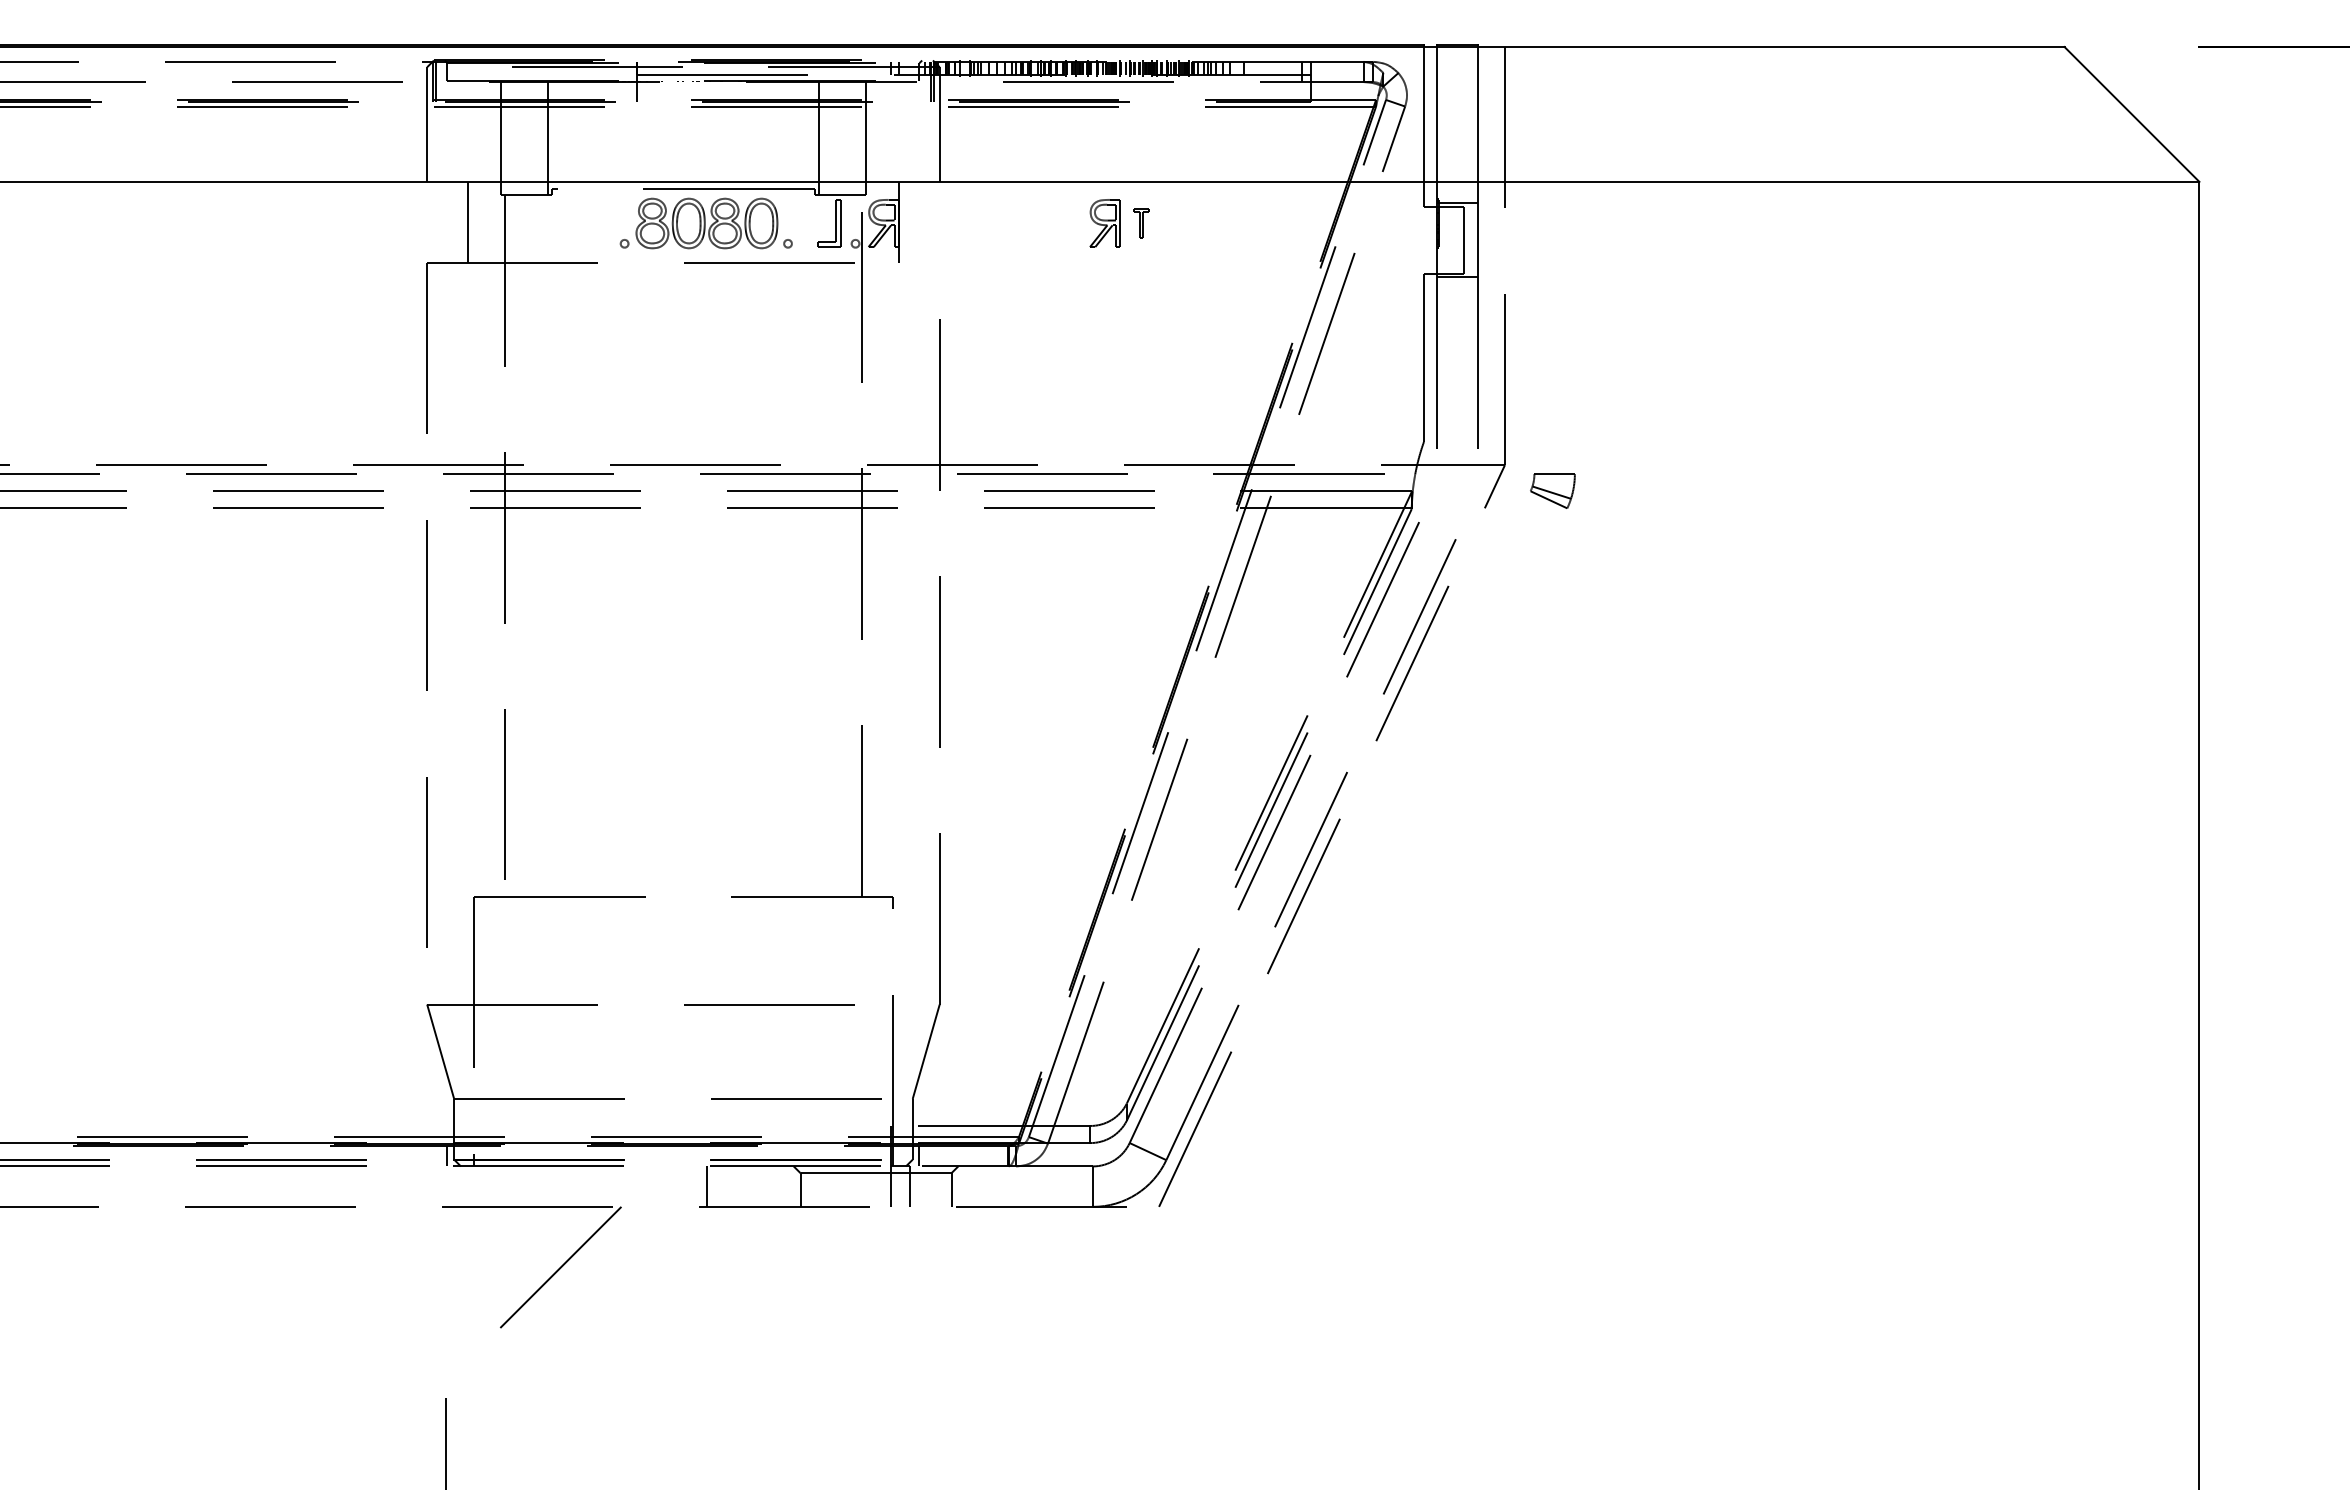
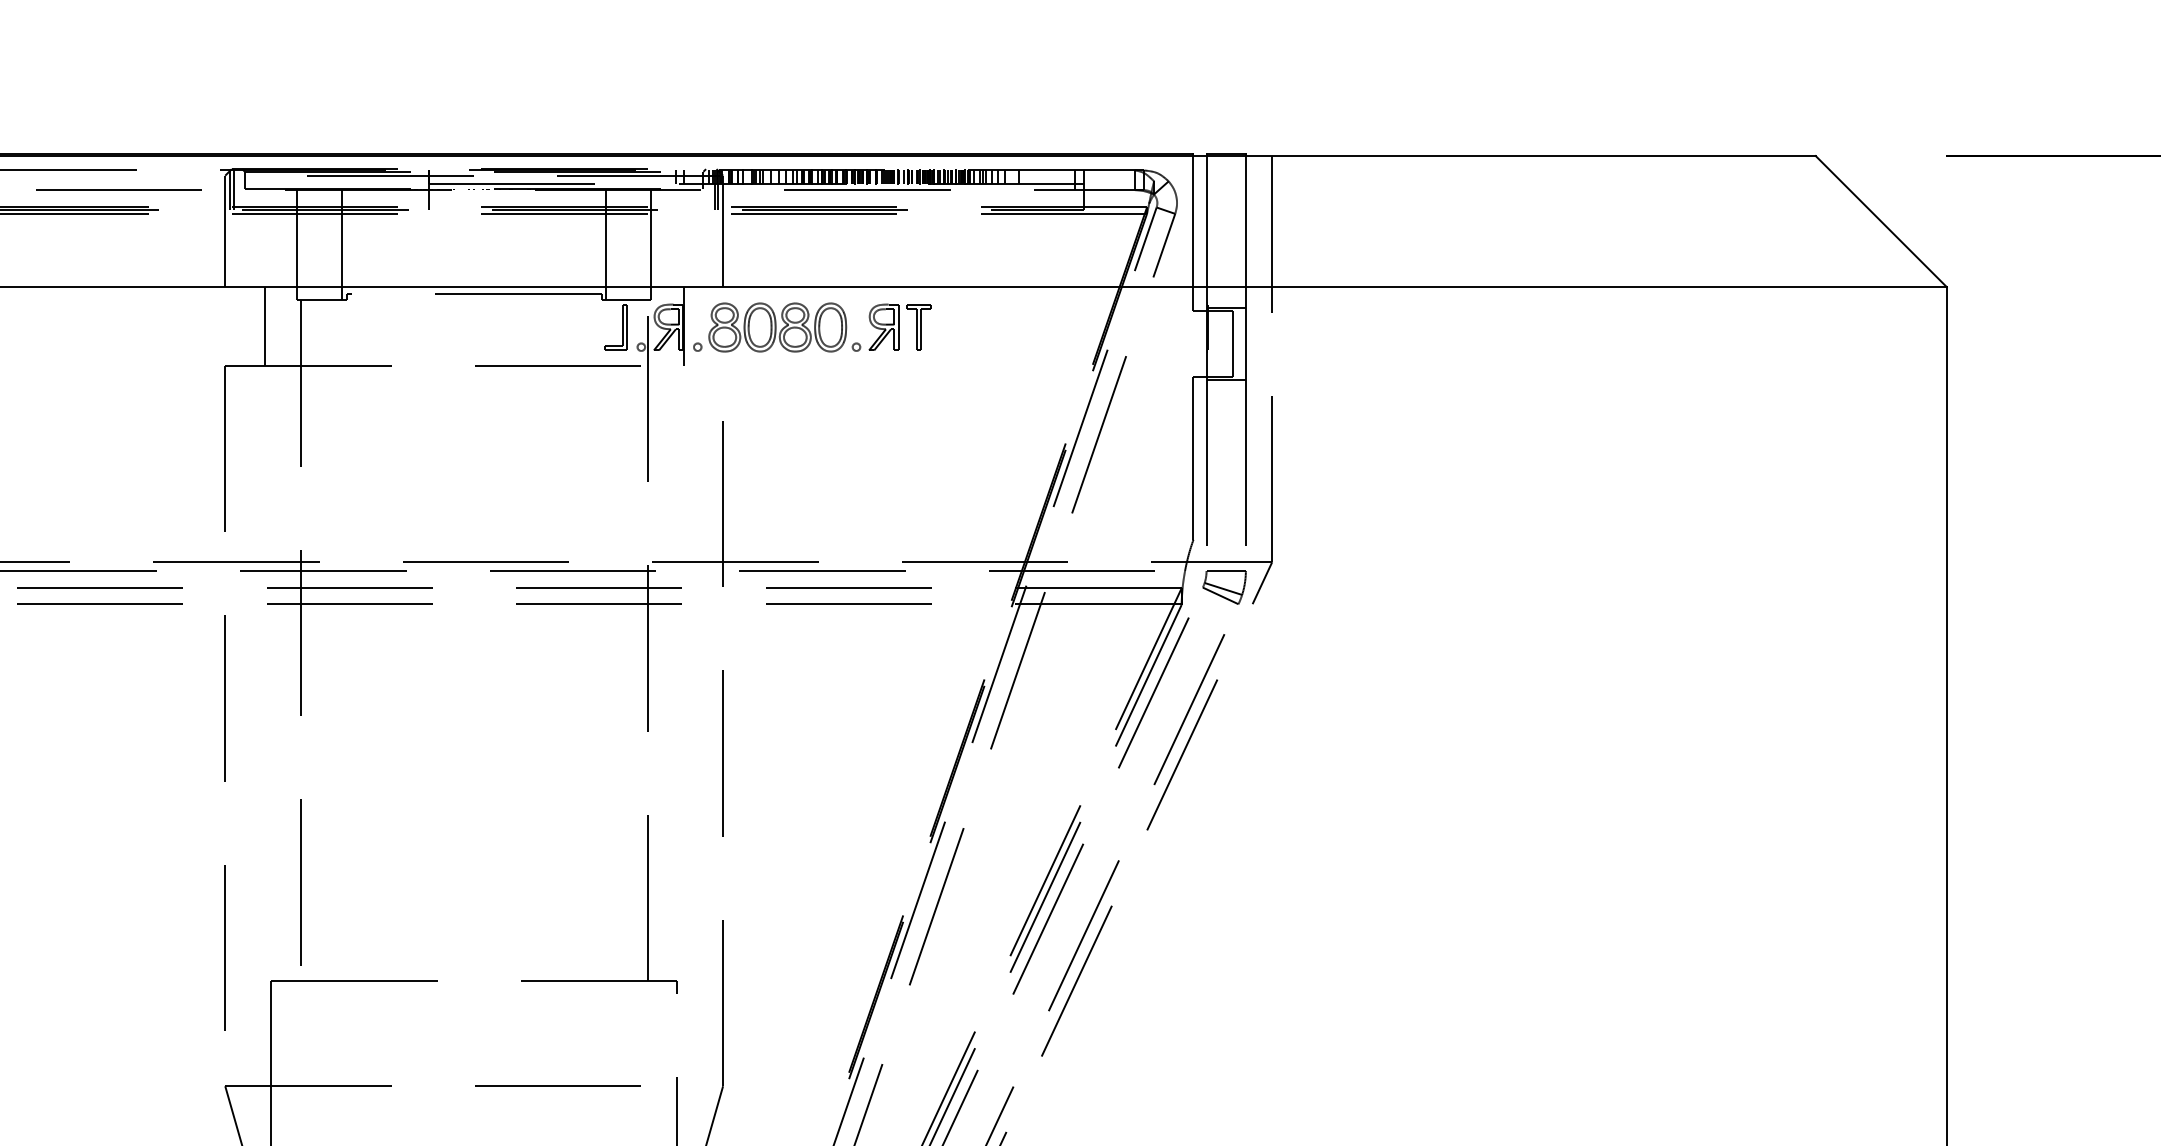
part: (705, 223) -> (776, 327), moved
part: (1141, 223) -> (919, 327), size x1.67
part: (1552, 490) -> (1224, 586), moved

